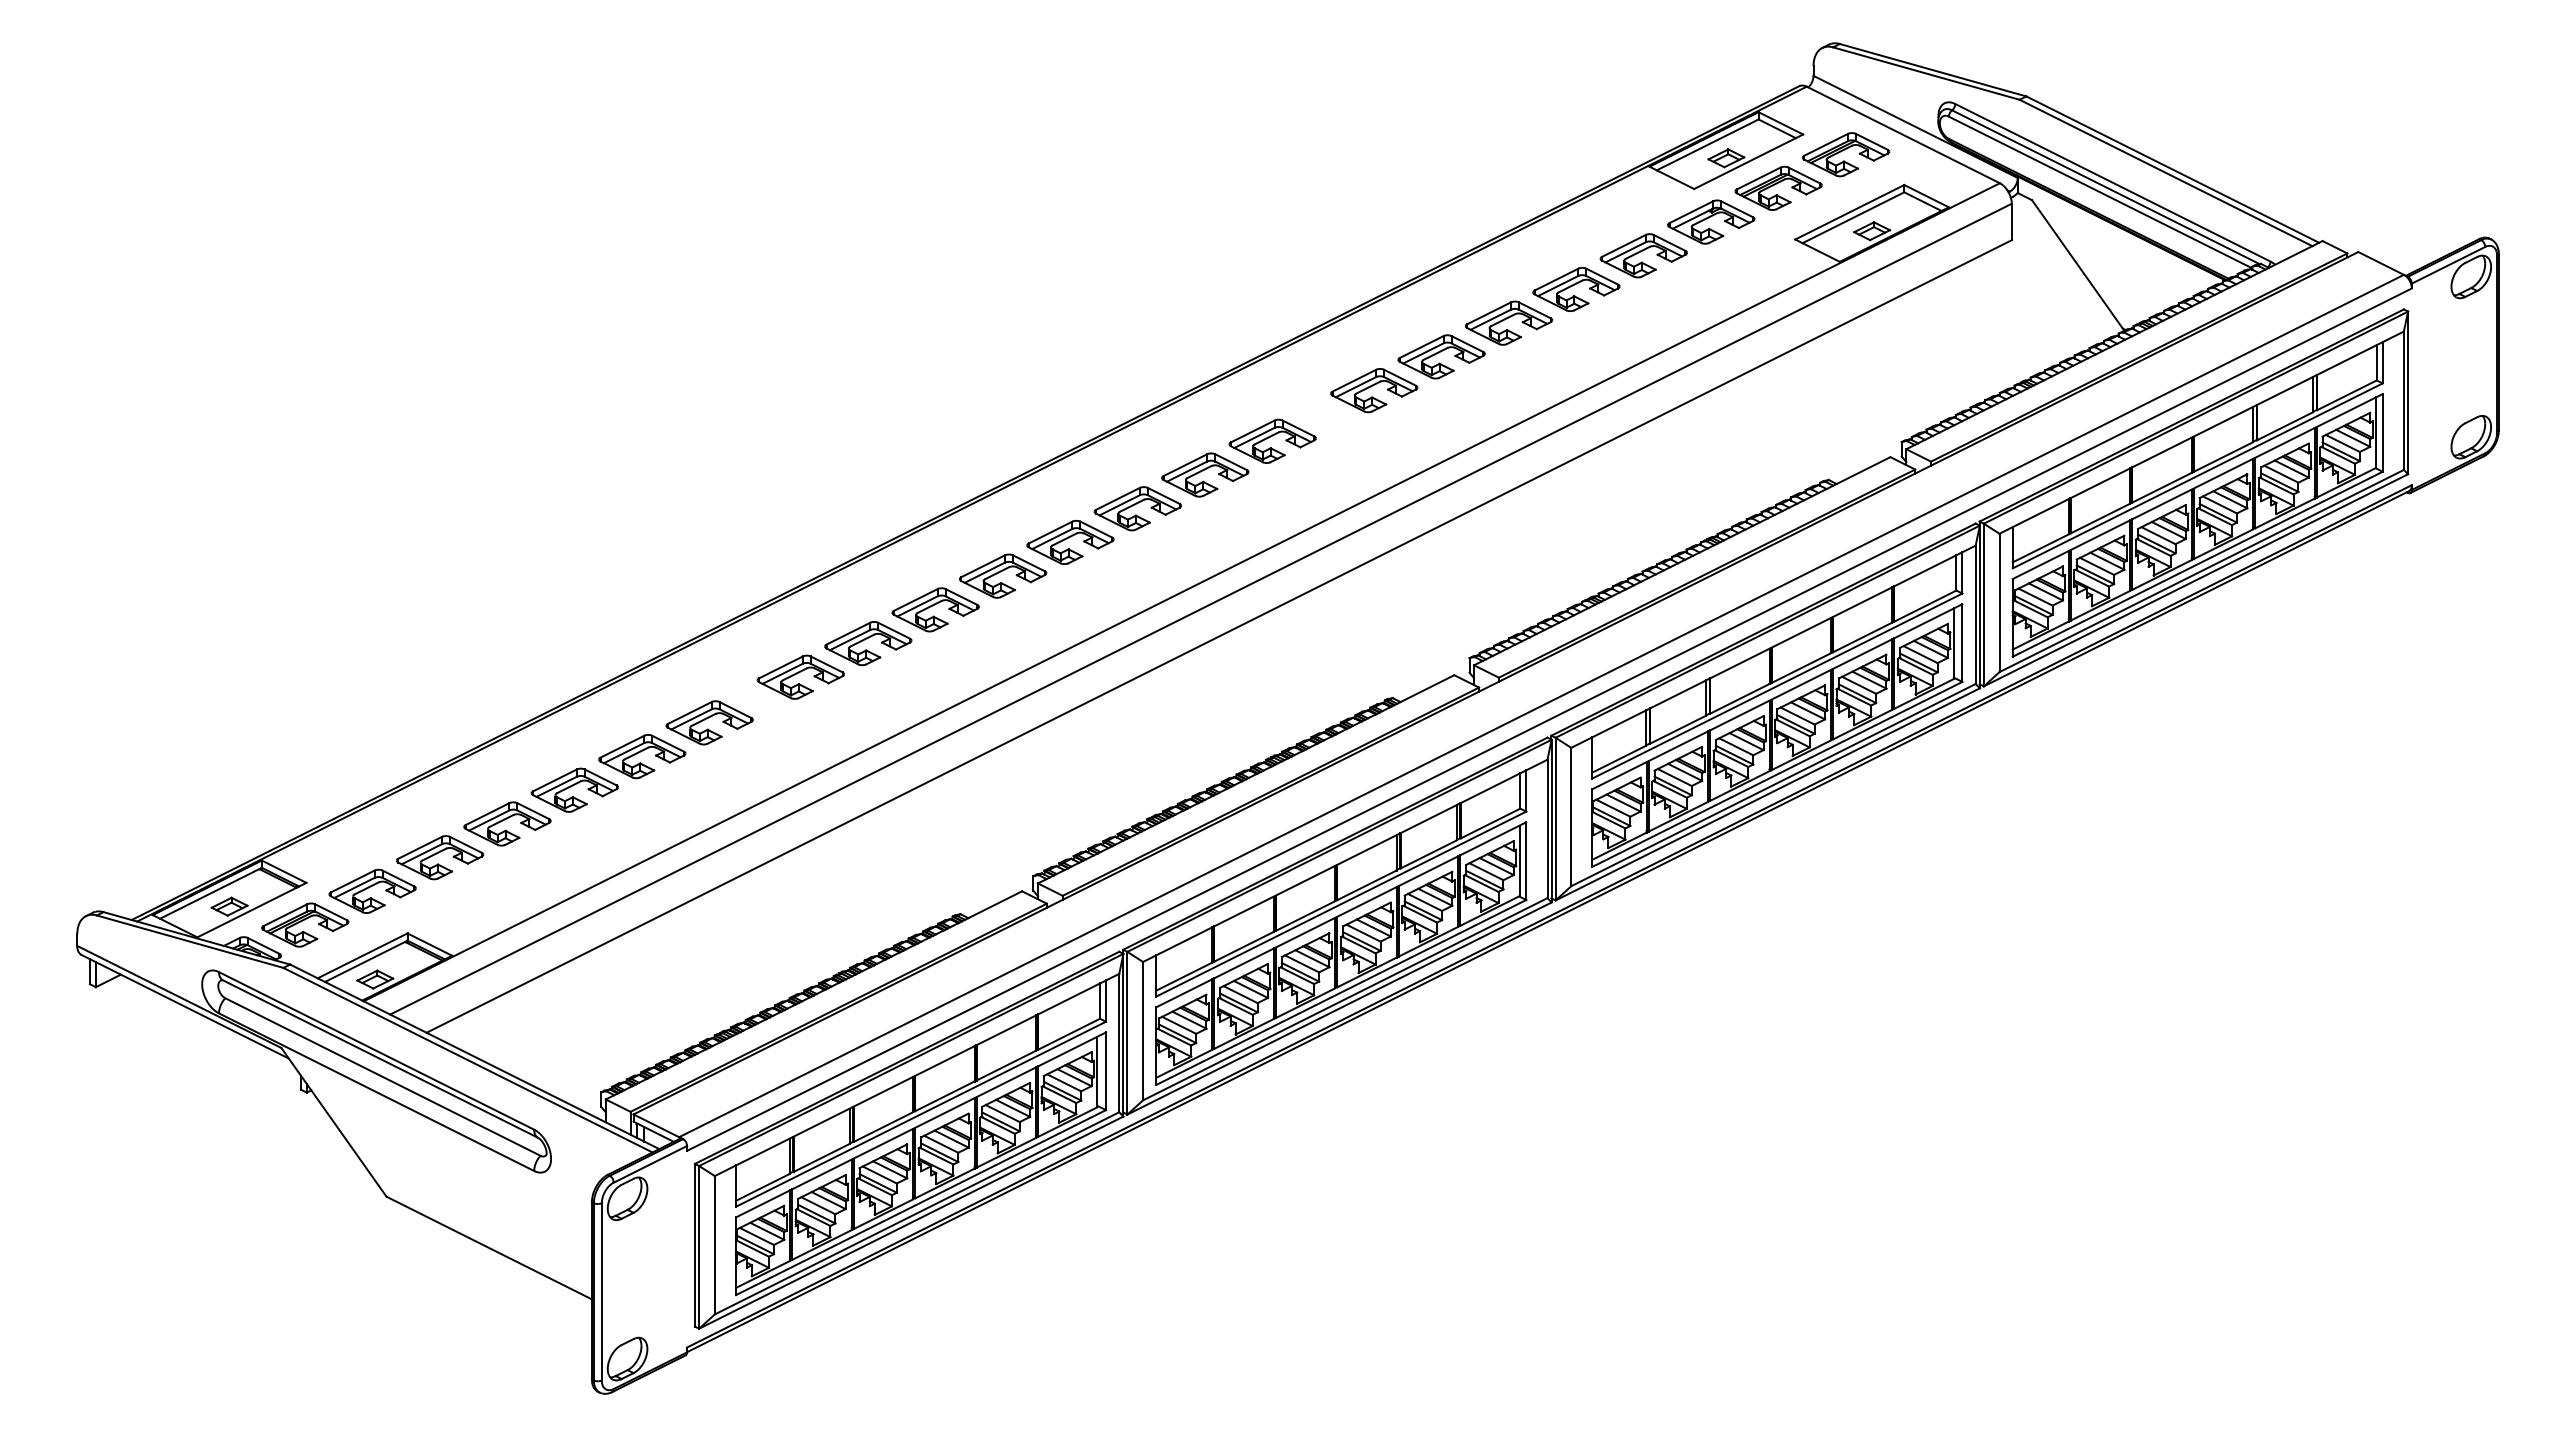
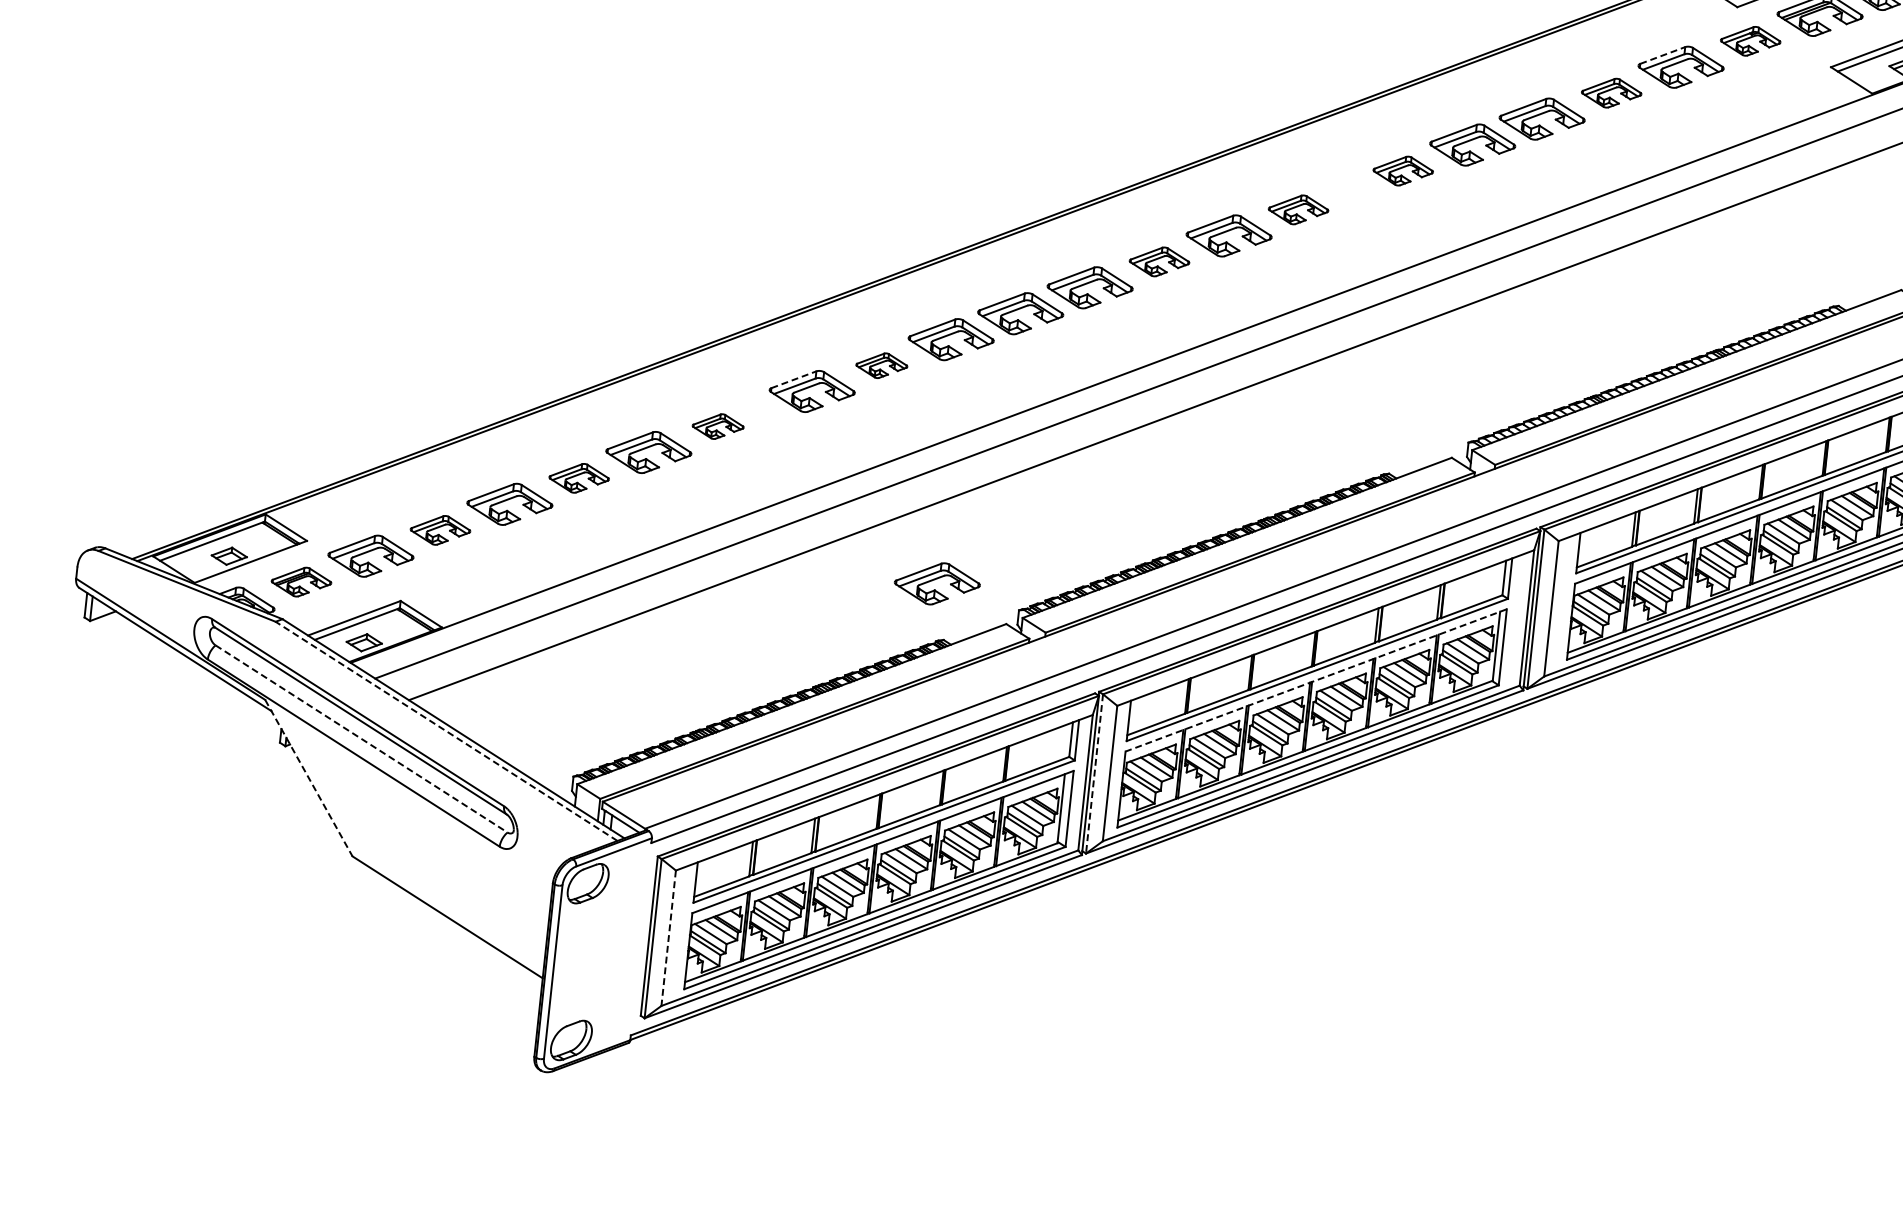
part: (1711, 221) -> (1750, 40), size x0.7
line: (1624, 245) -> (1663, 55), solid -> dashed
part: (1576, 289) -> (1611, 93), size x0.7
part: (1374, 390) -> (1403, 170), size x0.7
part: (1272, 440) -> (1298, 209), size x0.7
part: (1137, 508) -> (1159, 261), size x0.7
part: (868, 643) -> (881, 365), size x0.6
line: (781, 667) -> (794, 379), solid -> dashed
part: (709, 722) -> (718, 426), size x0.6
part: (574, 789) -> (579, 477), size x0.7
part: (440, 857) -> (440, 530), size x0.7
part: (948, 857) -> (937, 583), added
line: (1341, 914) -> (1316, 680), solid -> dashed
part: (305, 924) -> (301, 581), size x0.7
line: (1127, 1033) -> (1094, 774), solid -> dashed
line: (467, 1059) -> (446, 730), solid -> dashed
line: (383, 1077) -> (362, 739), solid -> dashed
line: (334, 1122) -> (309, 778), solid -> dashed
line: (714, 1245) -> (668, 938), solid -> dashed

